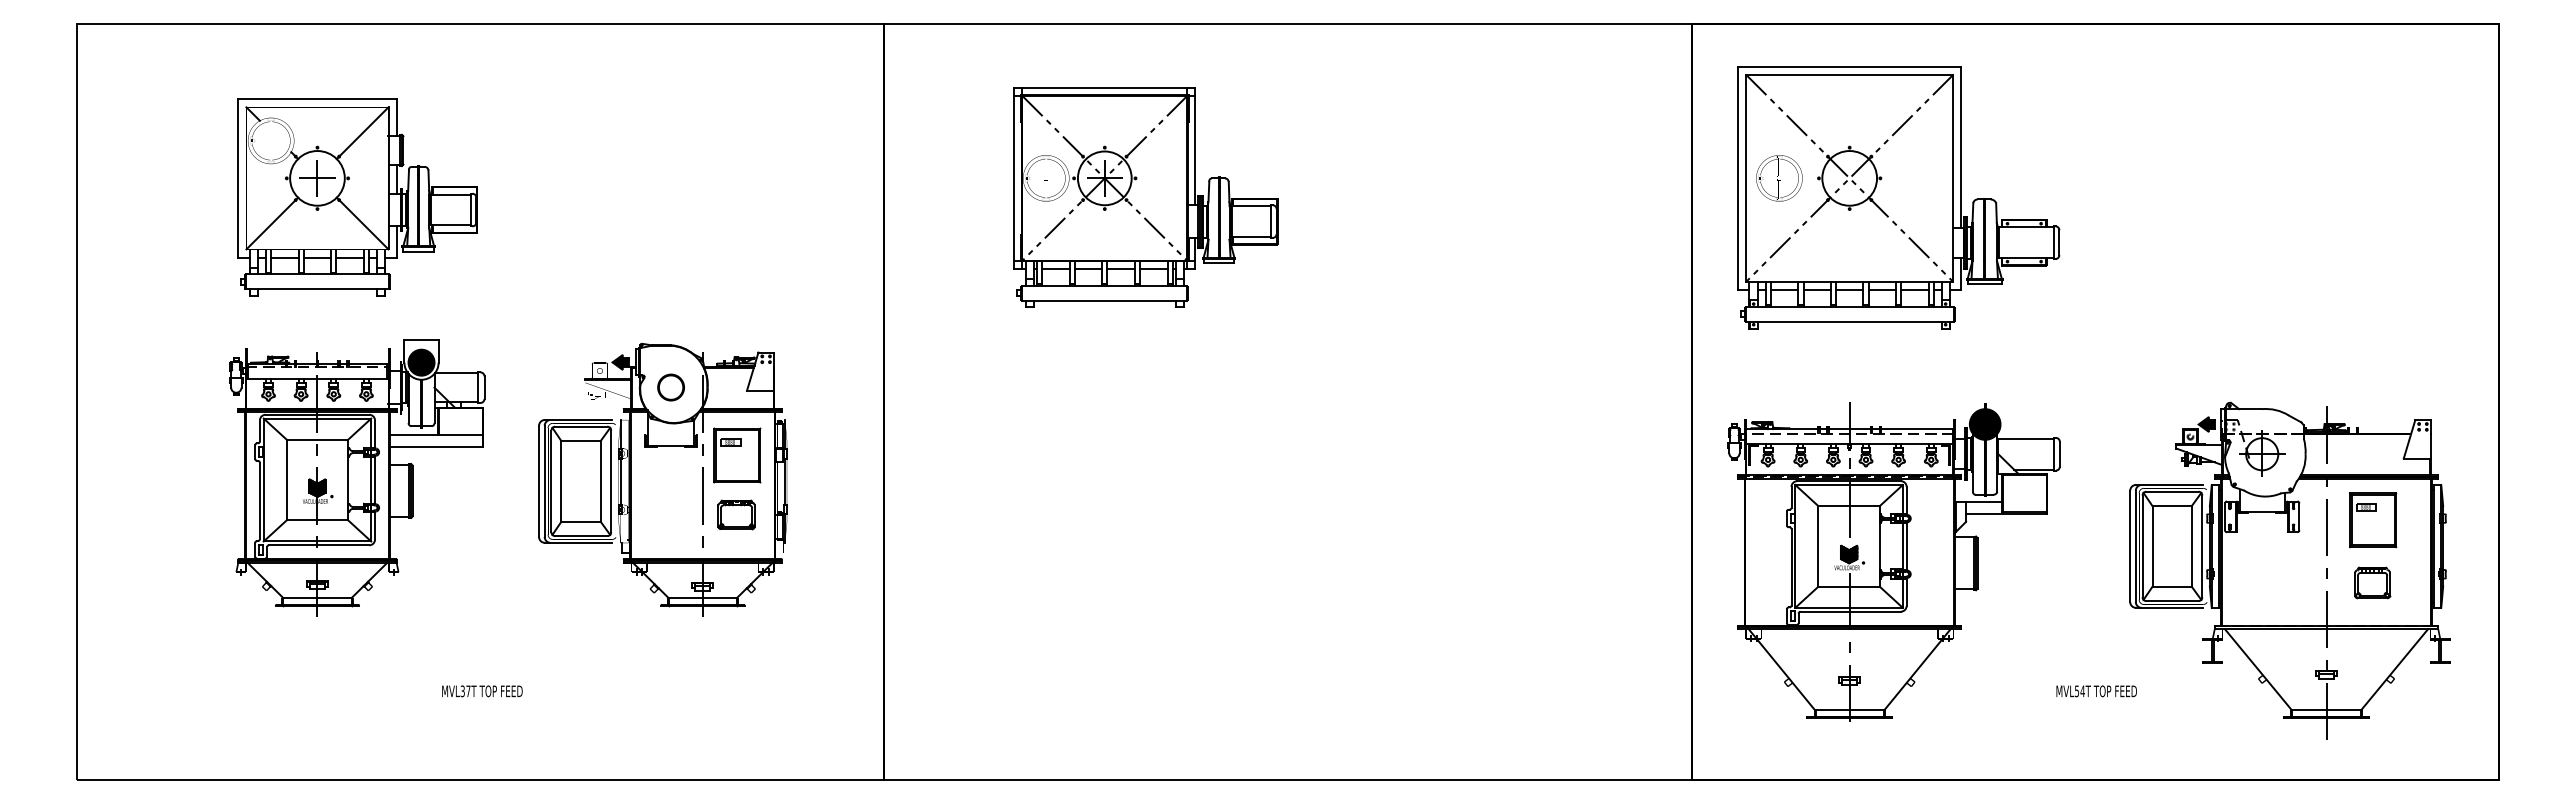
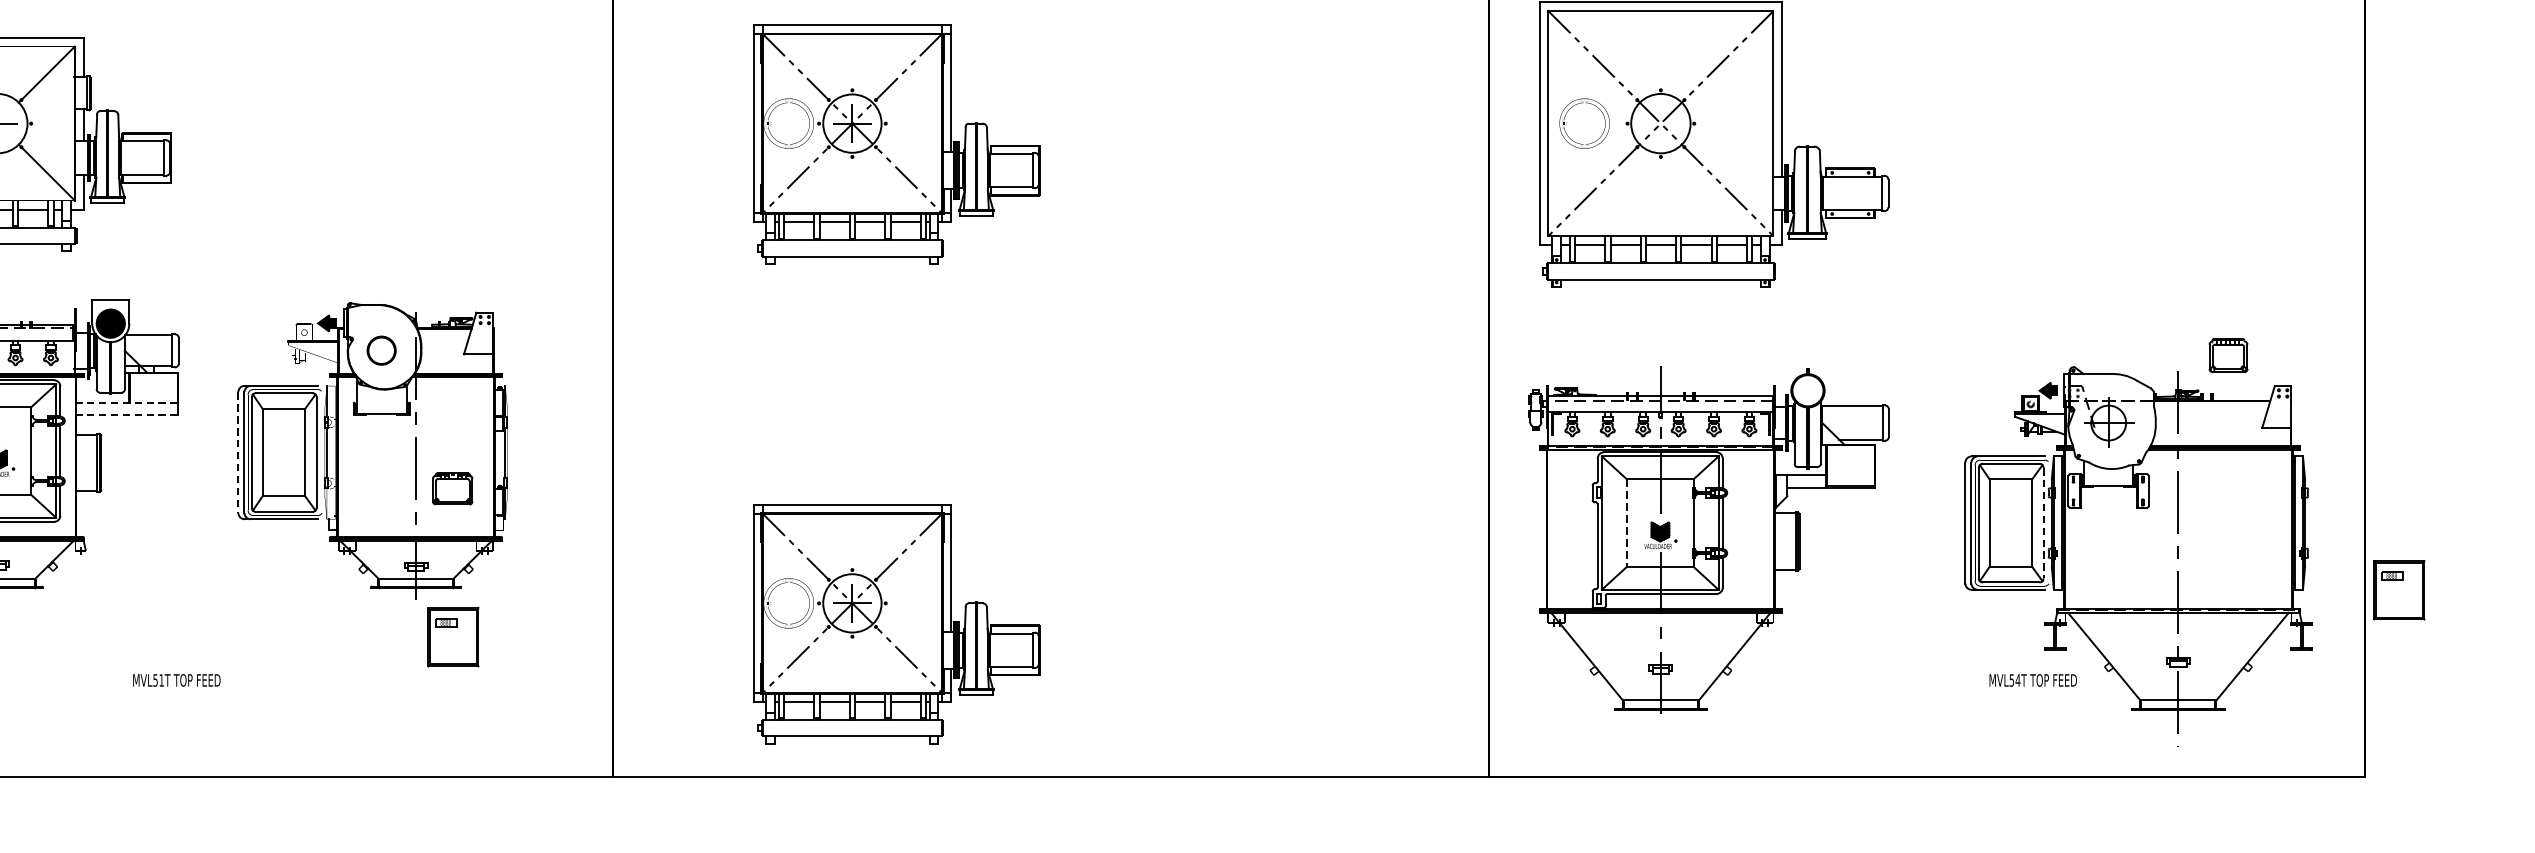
fill: (1984, 424) -> (1807, 390), removed
line: (436, 435) -> (127, 402), solid -> dashed
line: (436, 446) -> (127, 414), solid -> dashed
part: (737, 455) -> (453, 637), moved
line: (539, 481) -> (238, 452), solid -> dashed
part: (2373, 520) -> (2399, 590), moved
line: (1818, 546) -> (1627, 523), solid -> dashed
line: (2202, 546) -> (2043, 523), solid -> dashed
part: (2372, 582) -> (2228, 354), moved
part: (1145, 639) -> (896, 624), added
text: (465, 691) -> (158, 680), L37T -> L51T
text: (2096, 691) -> (2032, 680), moved

